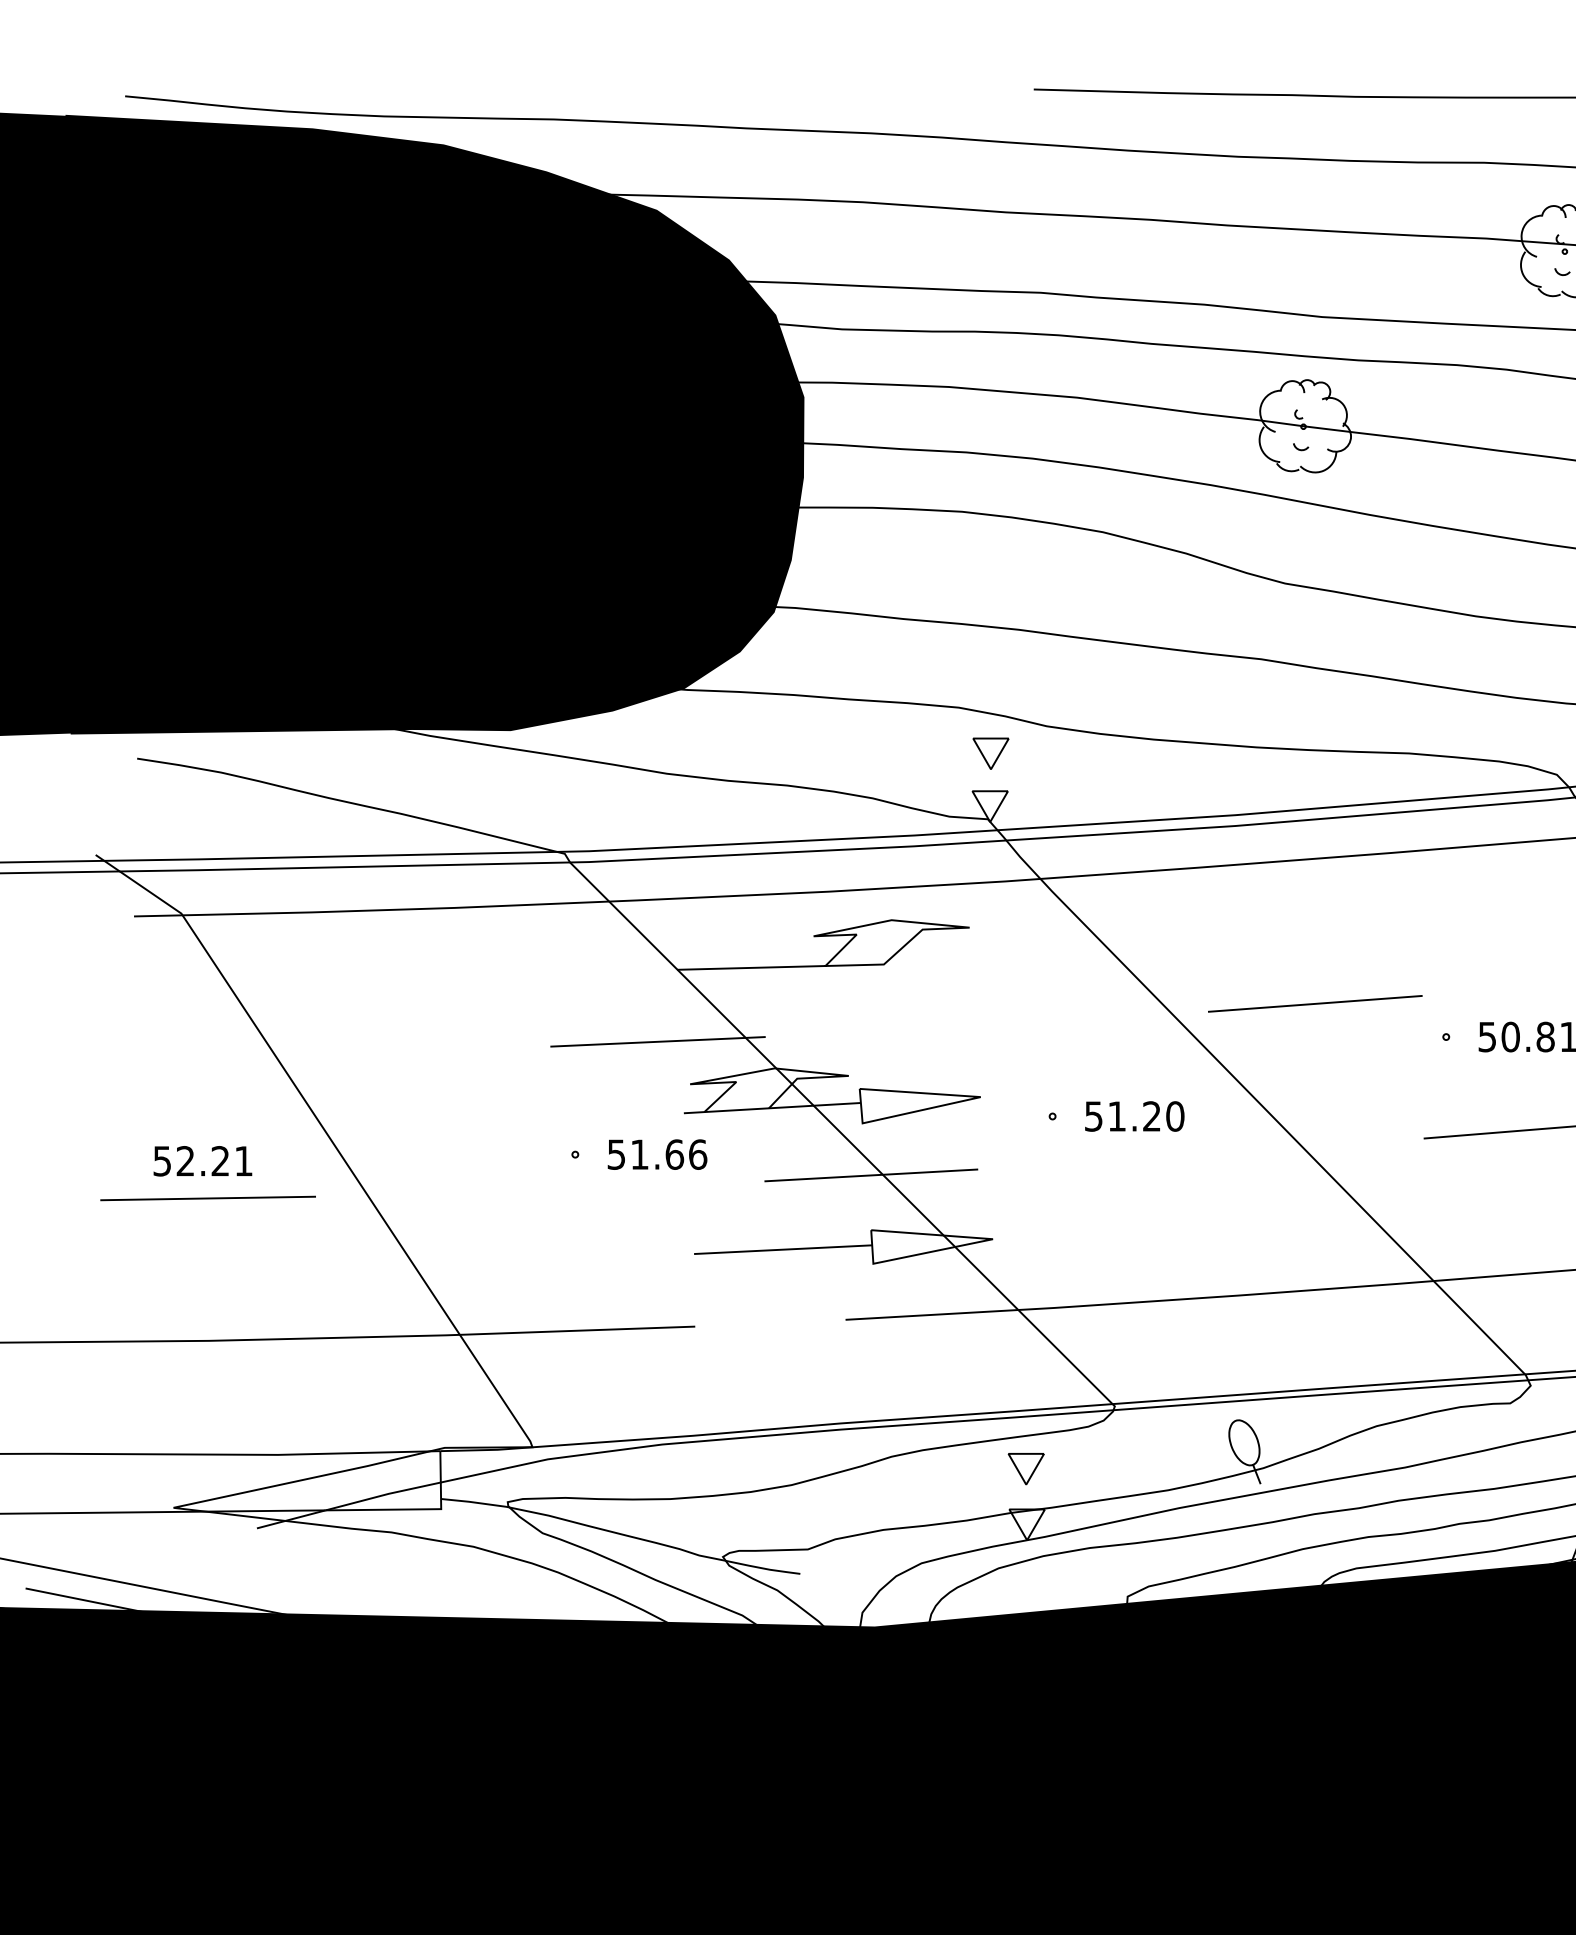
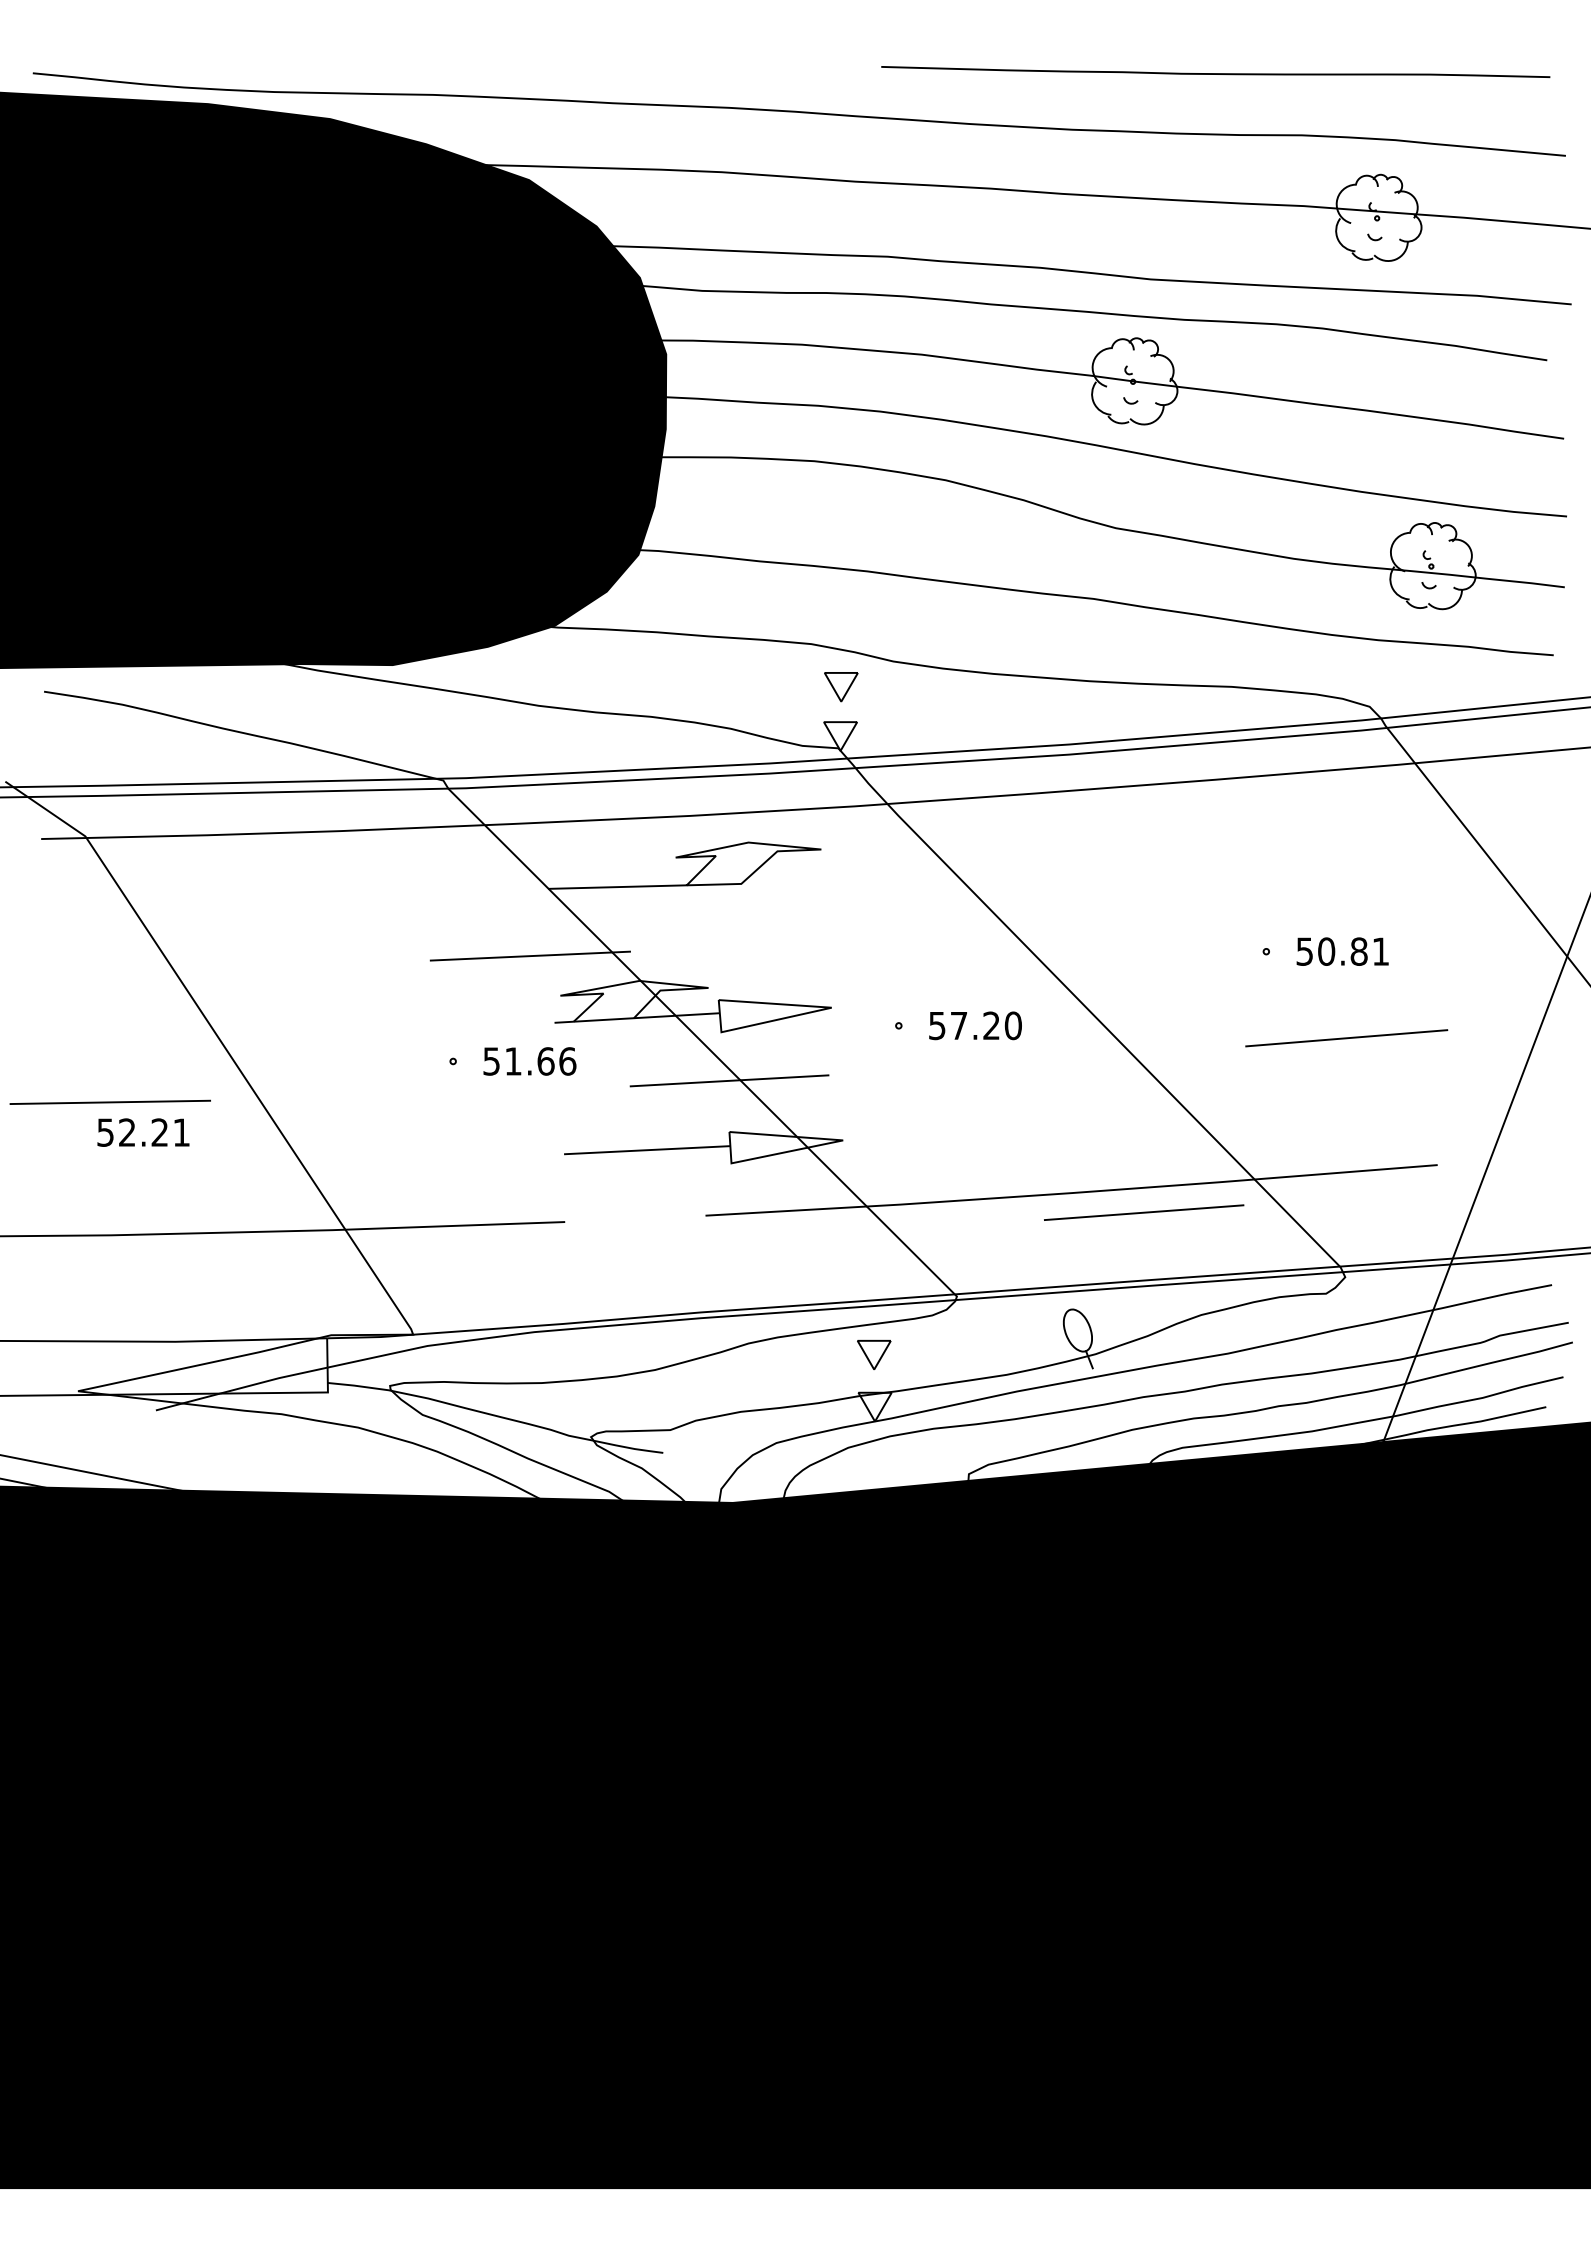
line: (1315, 1003) -> (1144, 1212), moved
text: (1117, 1116) -> (959, 1025), 51.20 -> 57.20
text: (202, 1161) -> (143, 1132), moved

